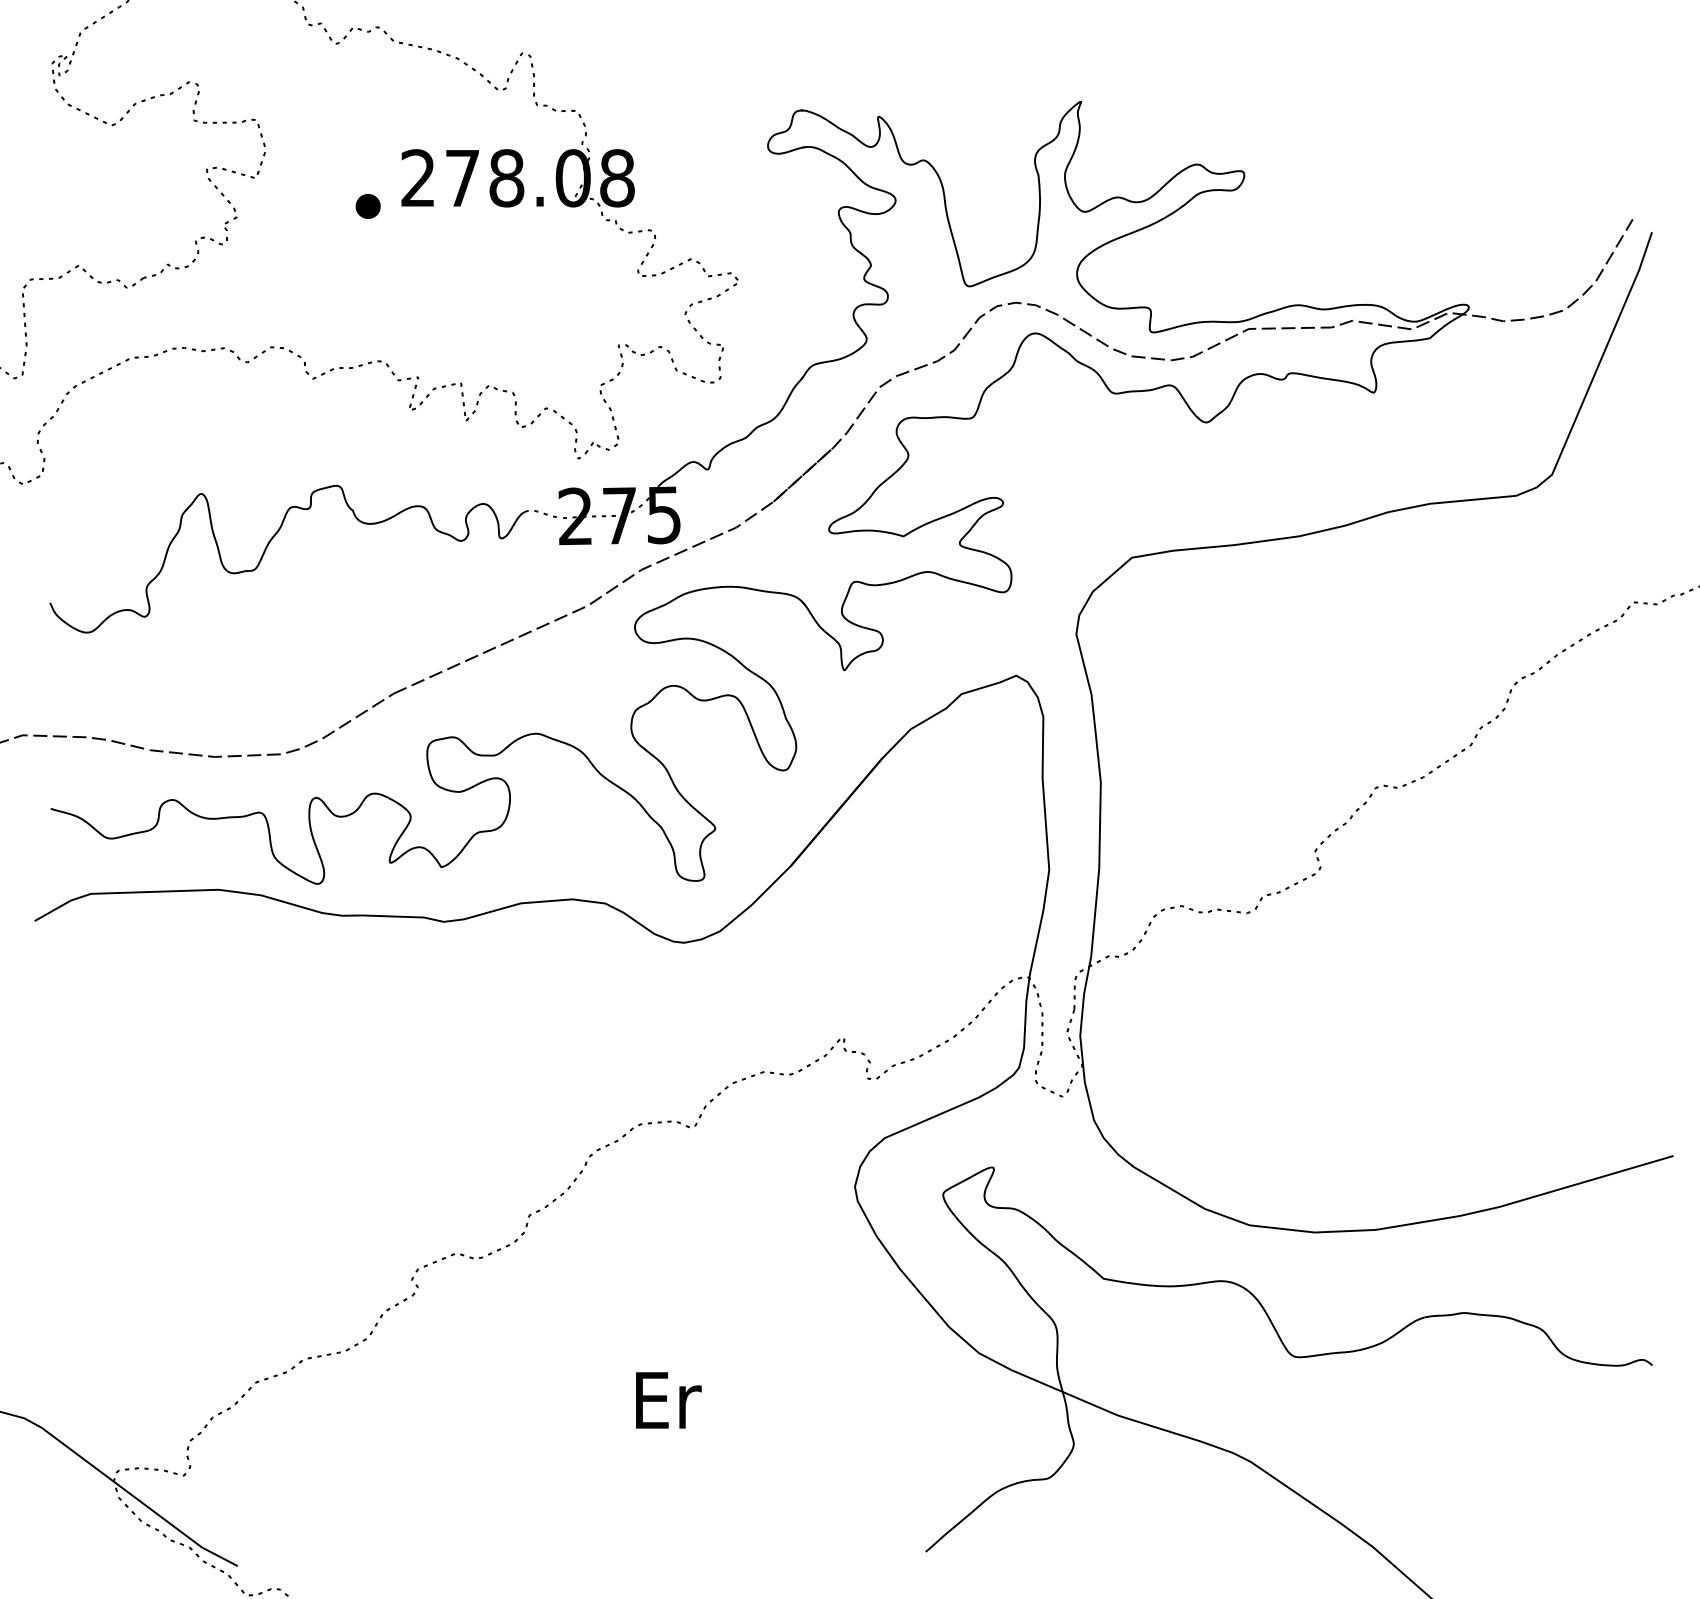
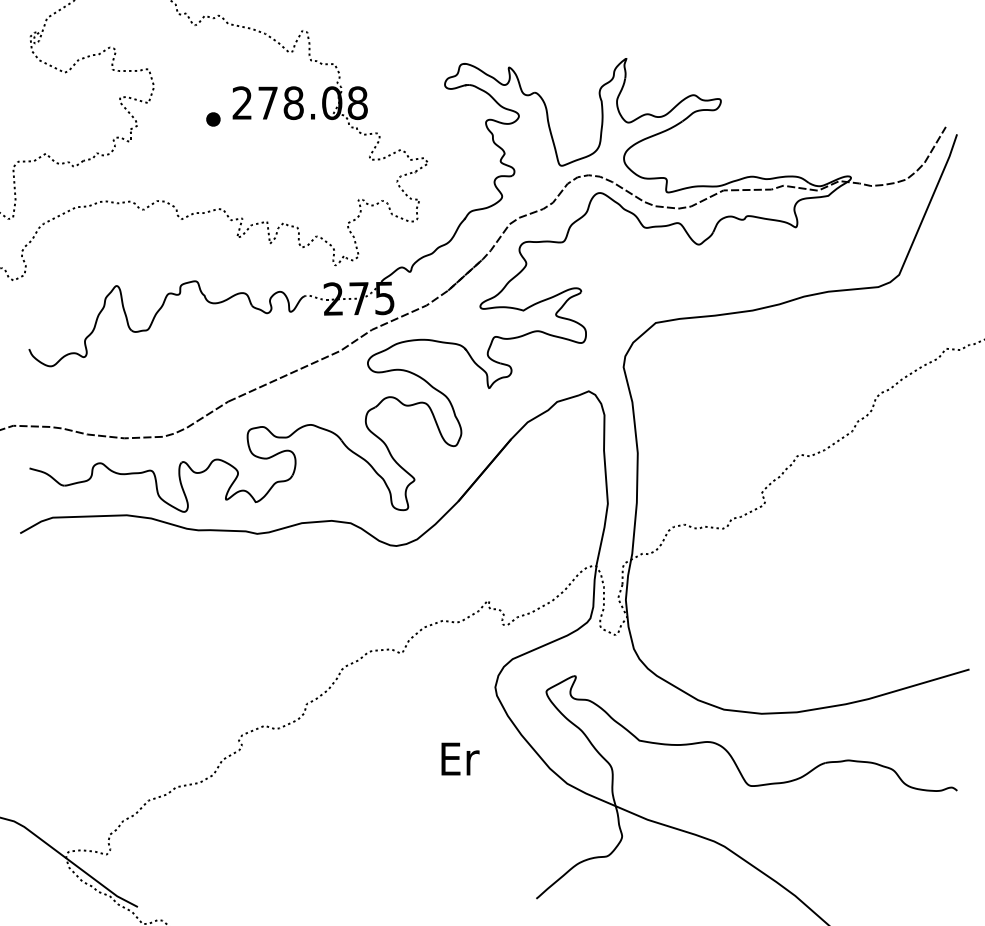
text: (668, 1399) -> (460, 758), moved

